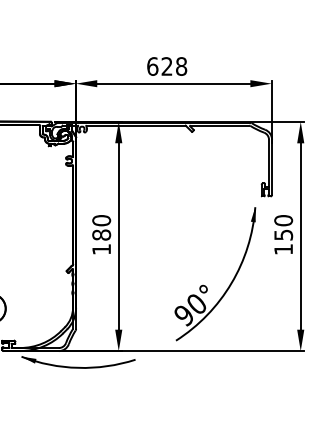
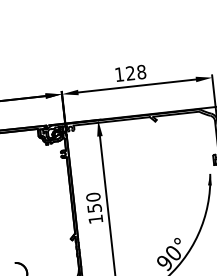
text: (152, 66) -> (119, 74), 628 -> 128
text: (101, 234) -> (94, 207), 180 -> 150

